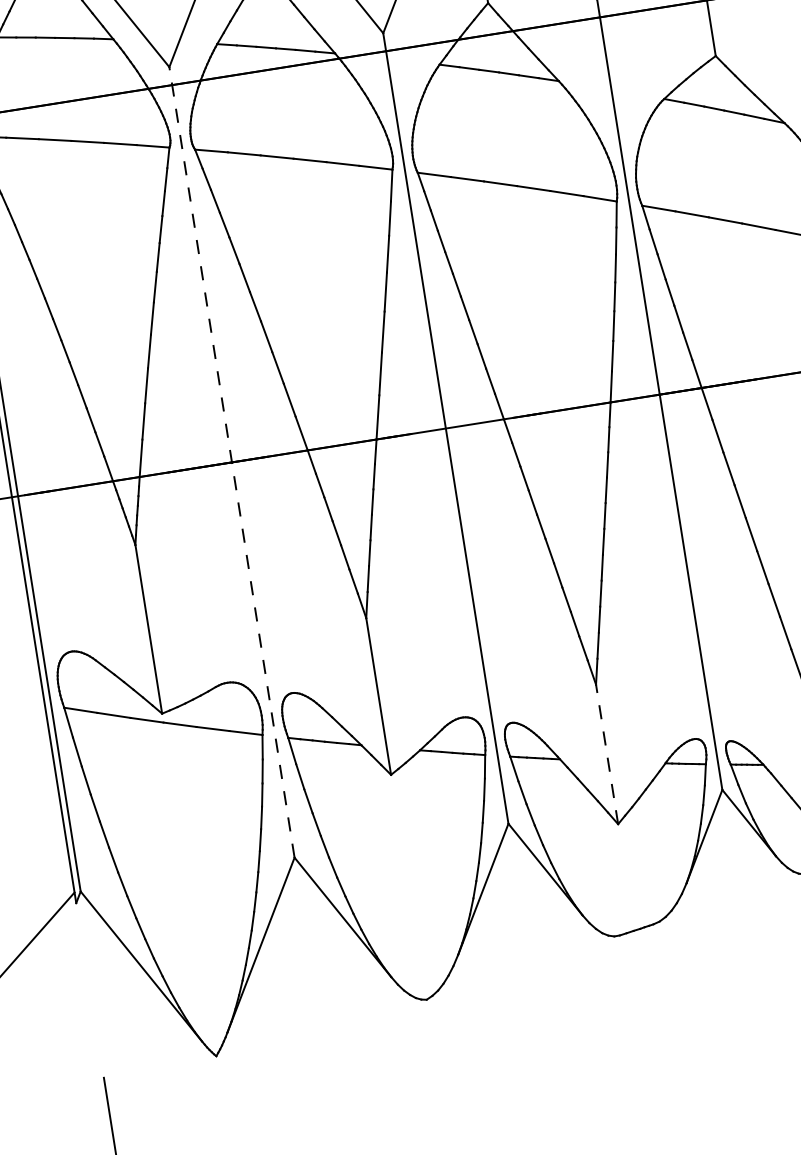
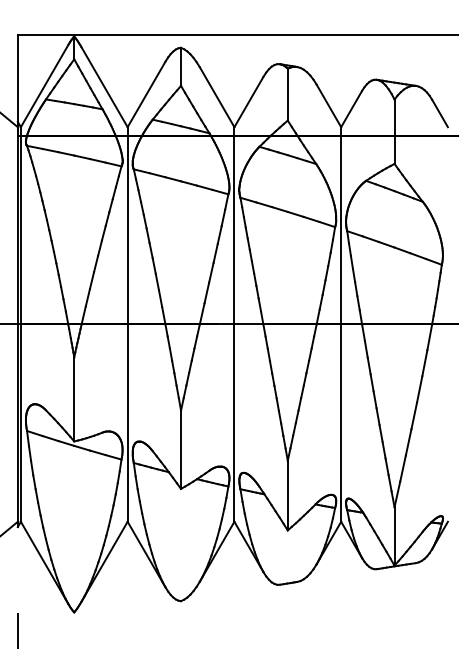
line: (231, 462) -> (127, 324), dashed -> solid
line: (606, 754) -> (287, 495), dashed -> solid

